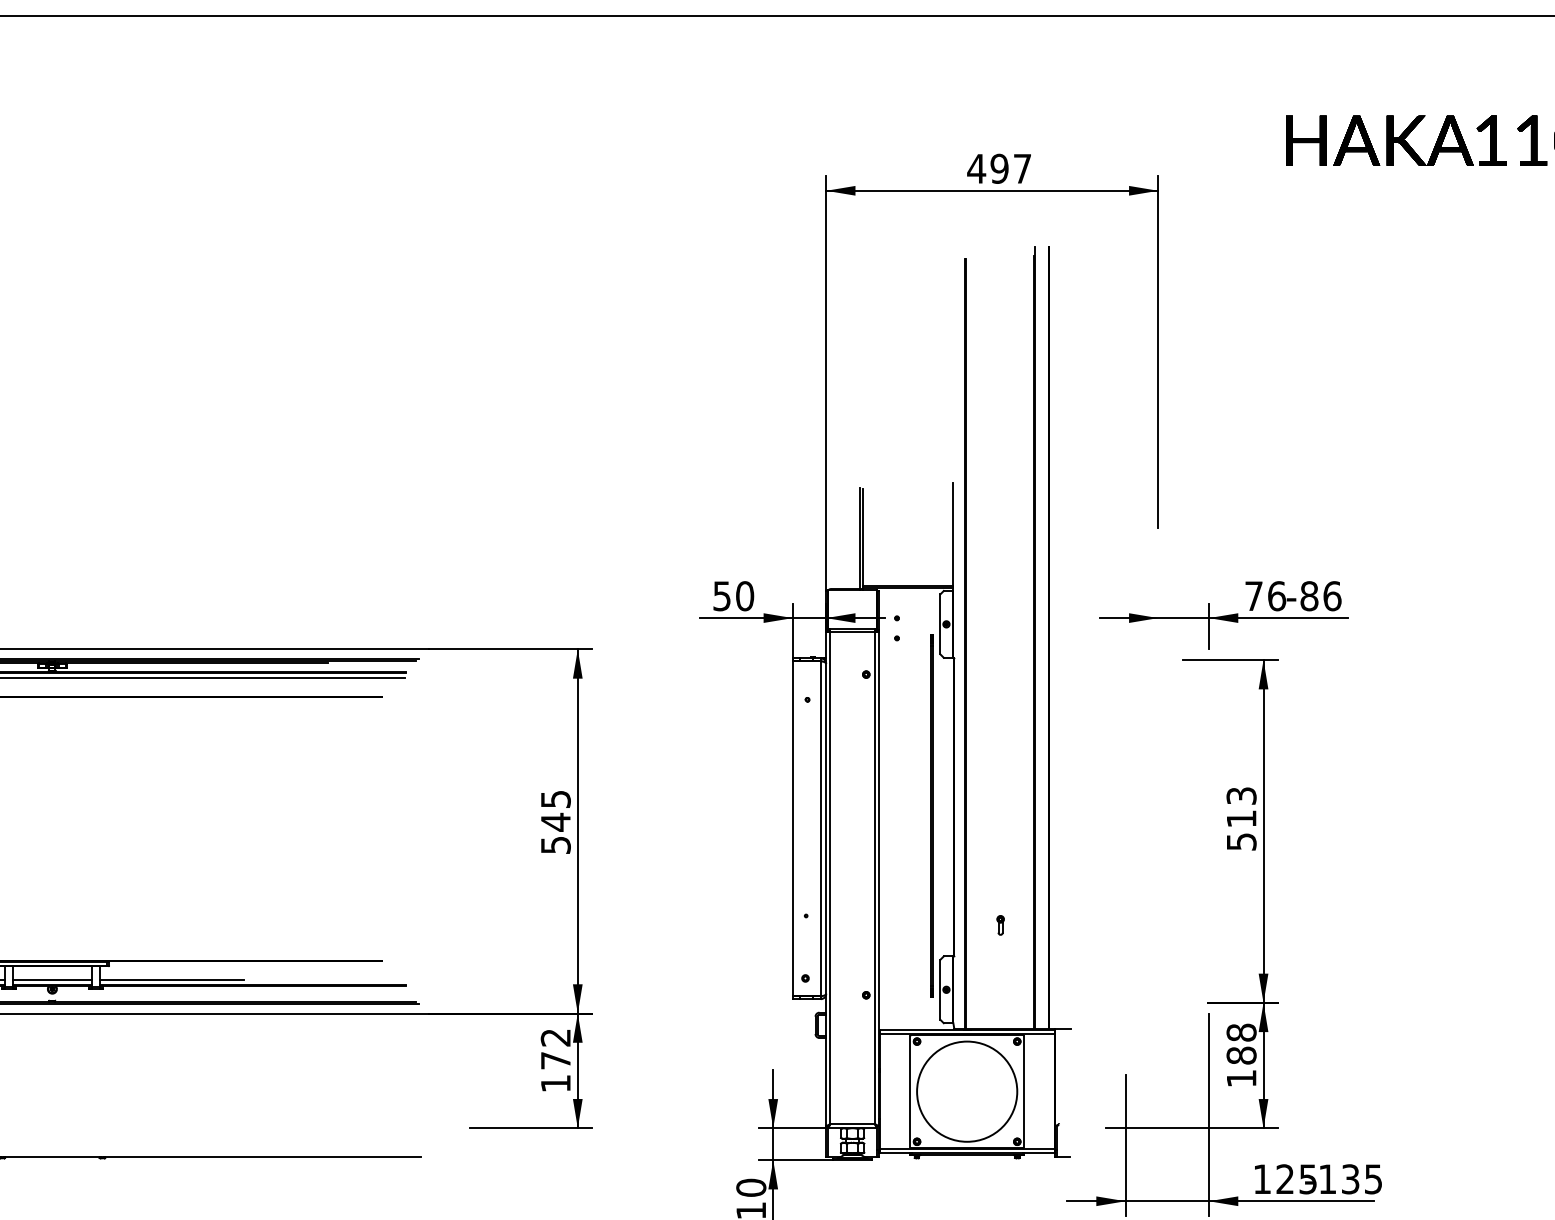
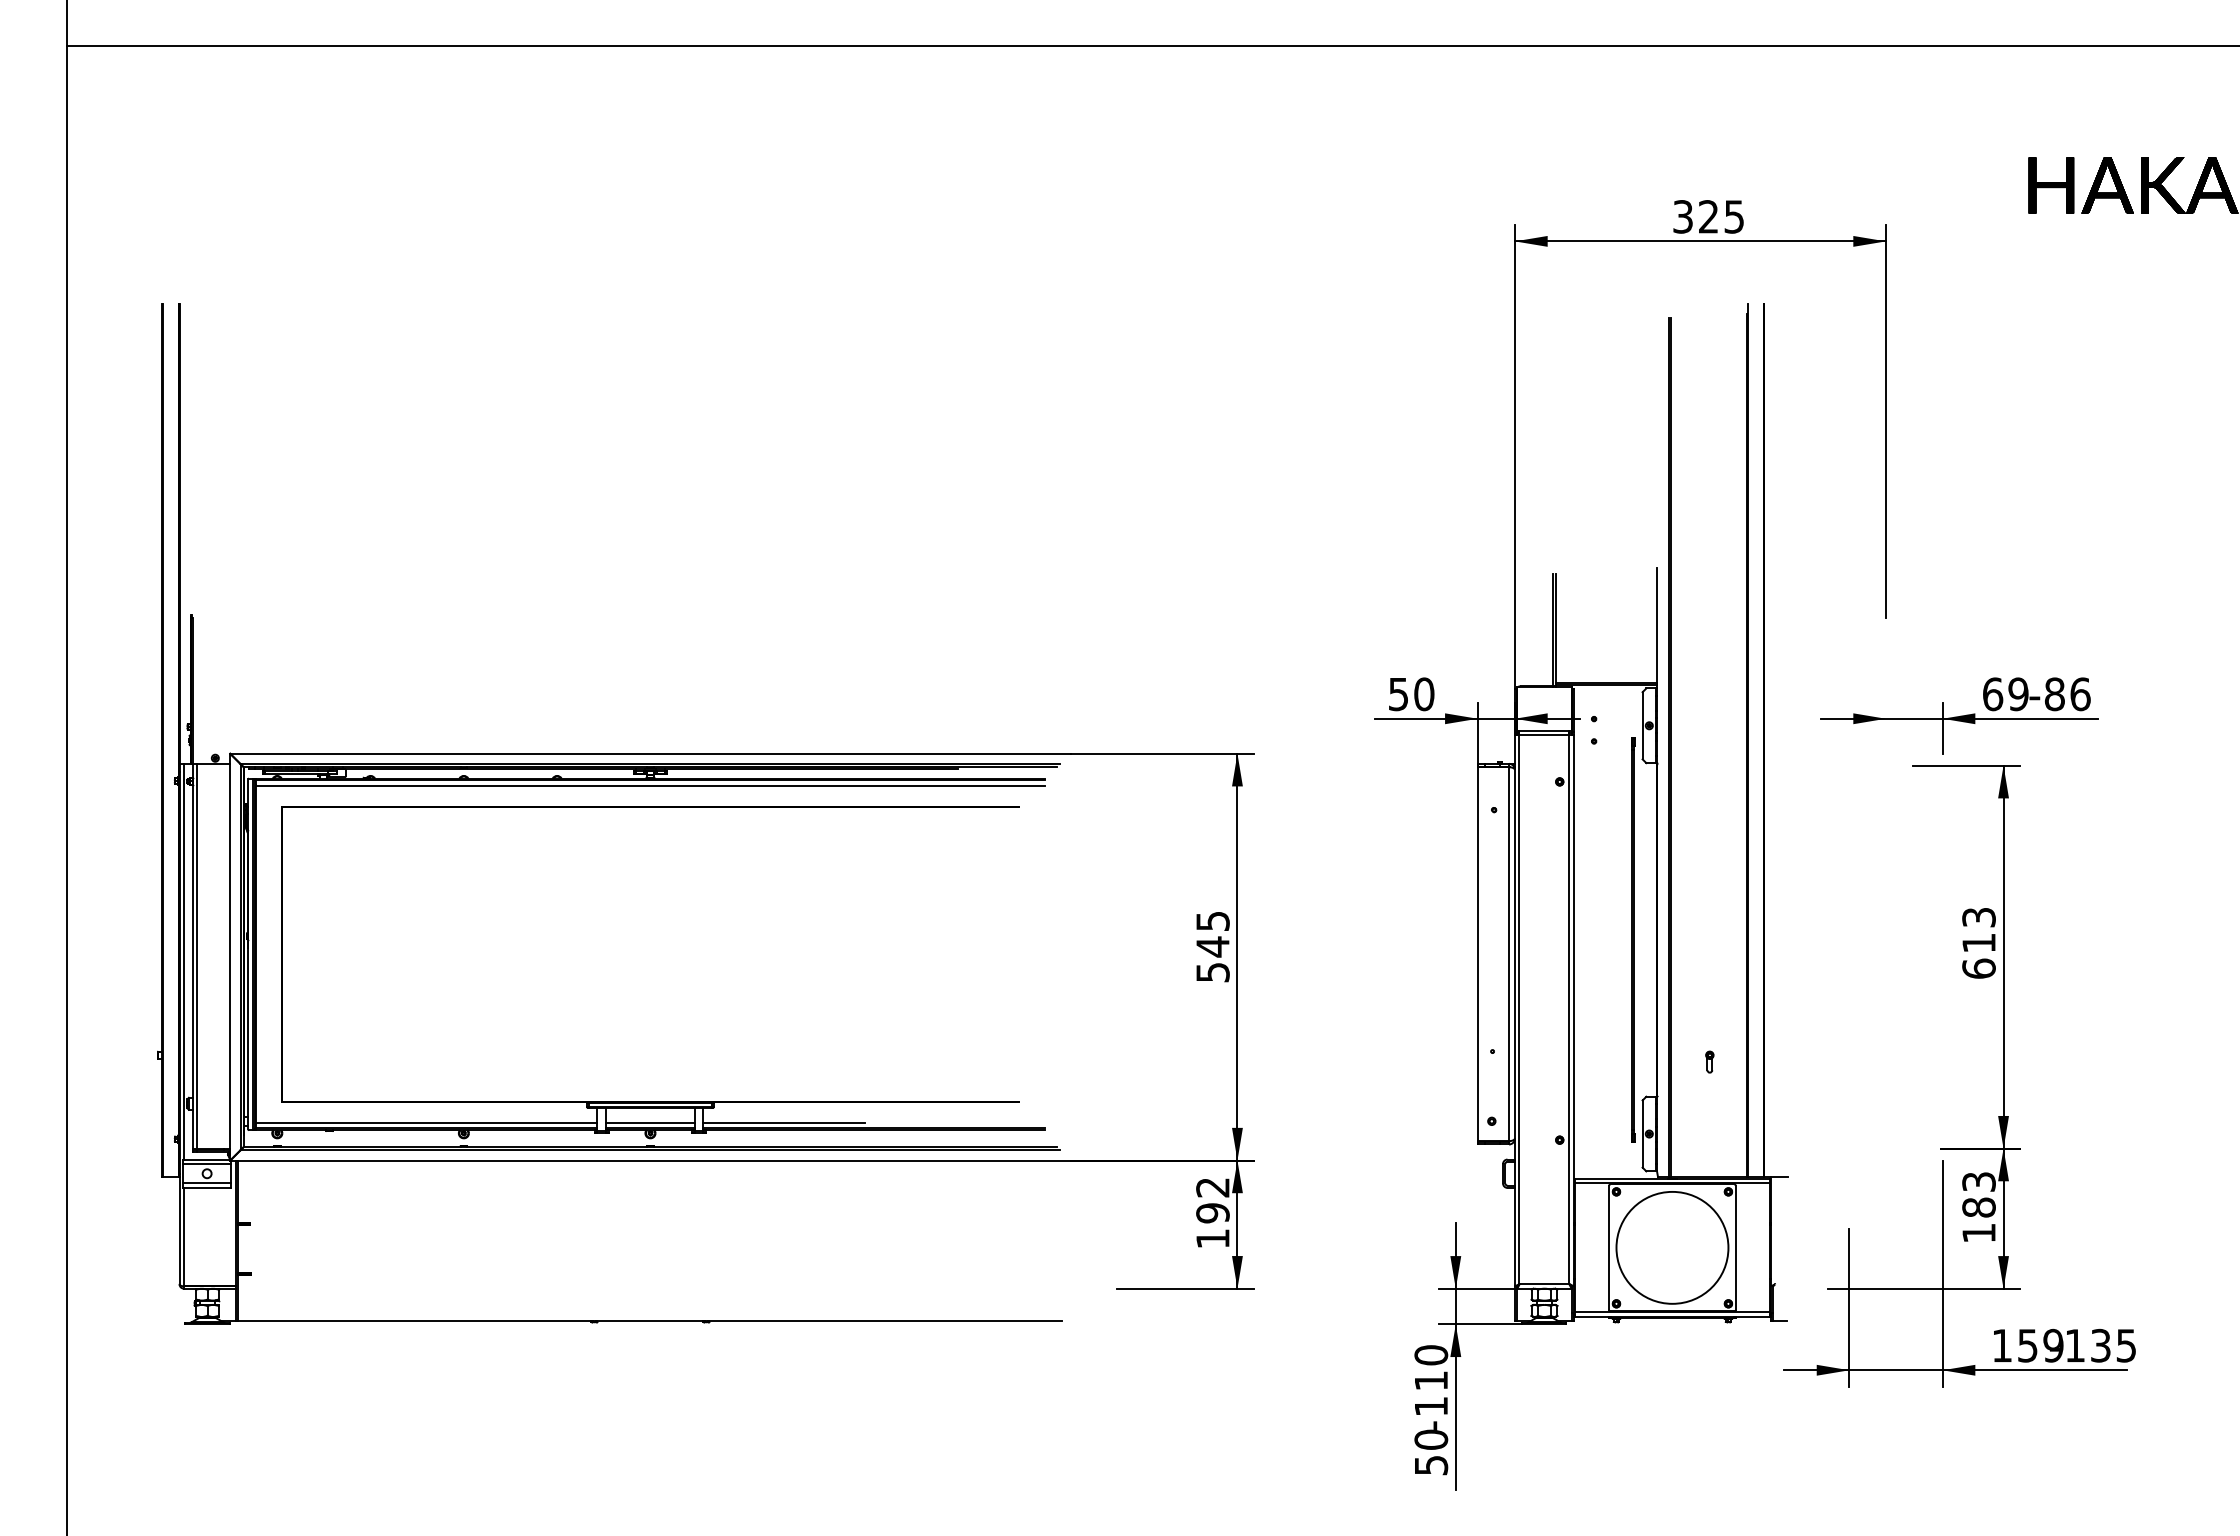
text: (998, 168) -> (1707, 216), 497 -> 325
text: (1265, 596) -> (2005, 694), 76 -> 69
text: (1241, 841) -> (1978, 968), 513 -> 613
text: (1241, 1032) -> (1978, 1181), 188 -> 183
text: (555, 1060) -> (1212, 1213), 172 -> 192
text: (1296, 1179) -> (2040, 1345), 125 -> 159

